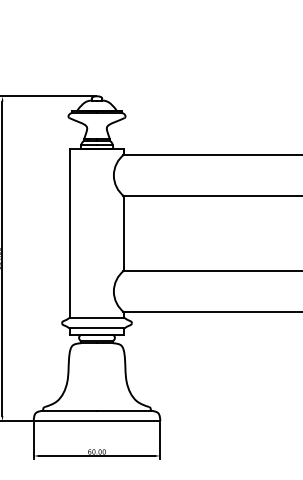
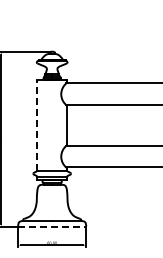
line: (69, 231) -> (37, 124), solid -> dashed
line: (97, 421) -> (52, 226), solid -> dashed

